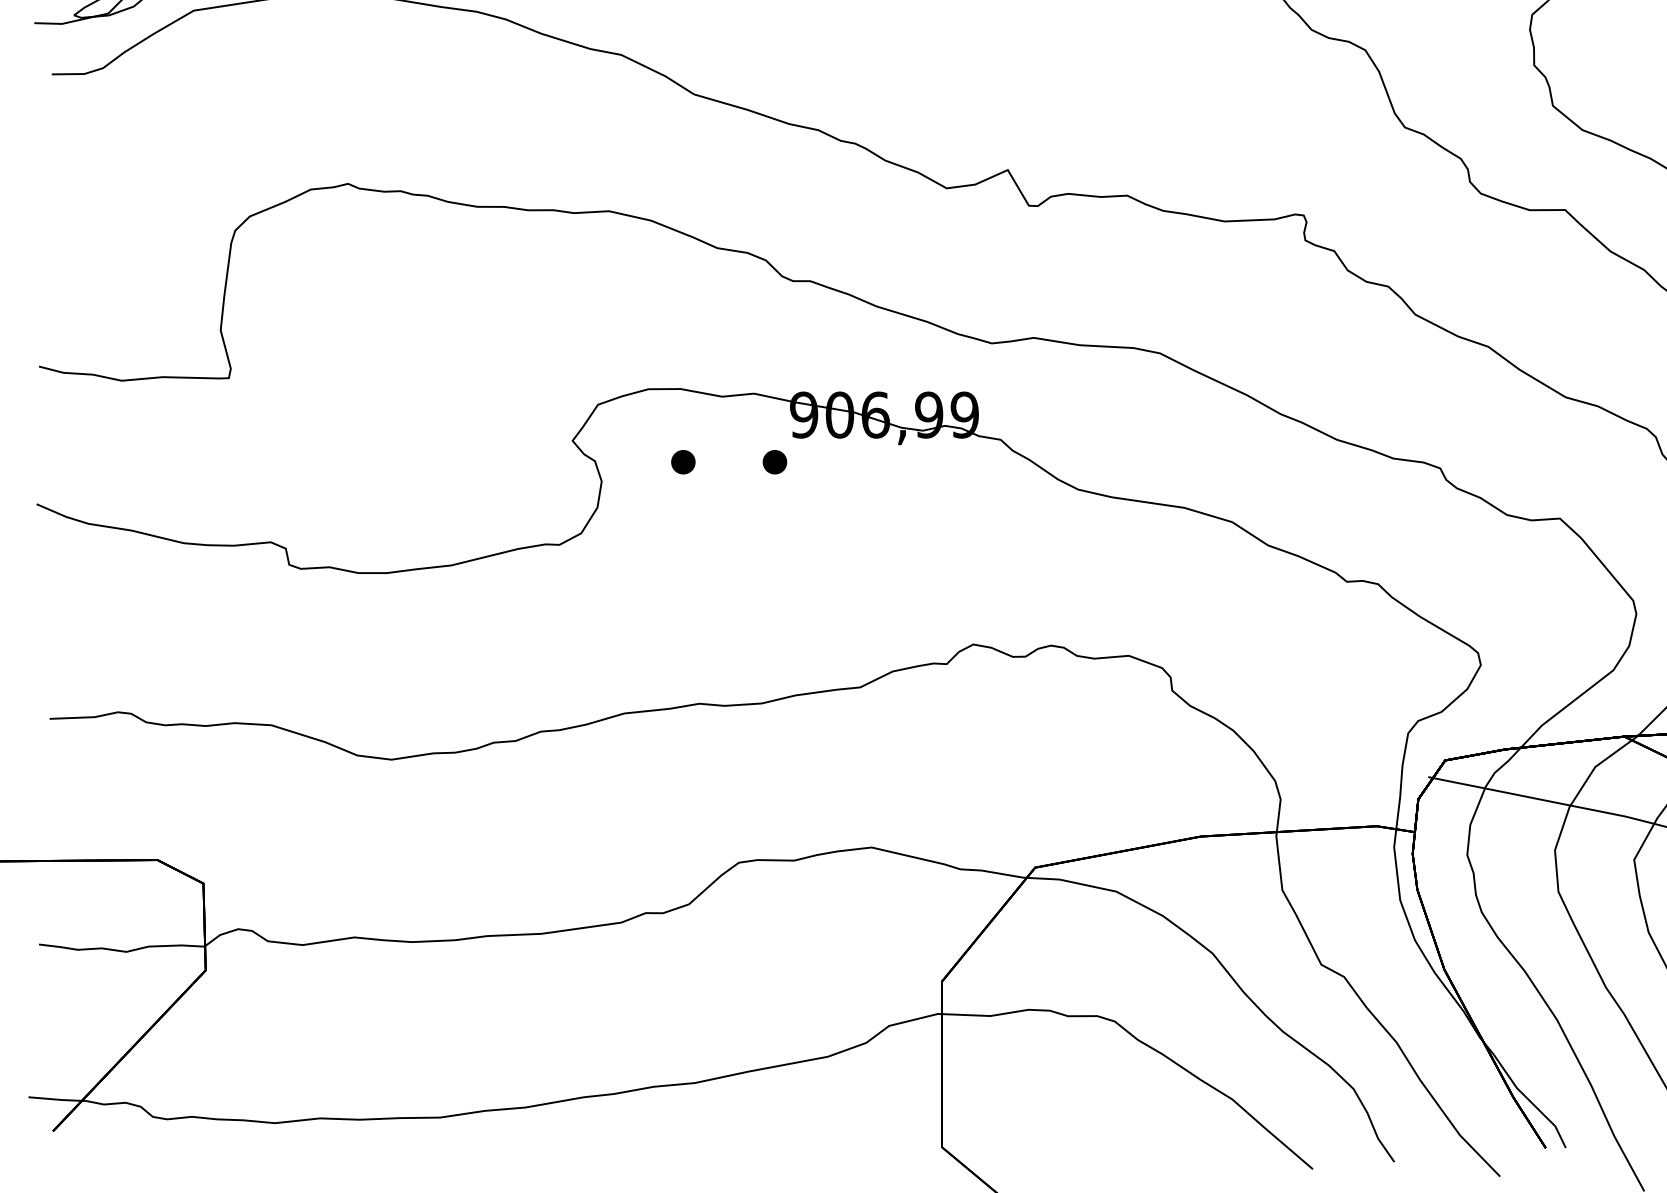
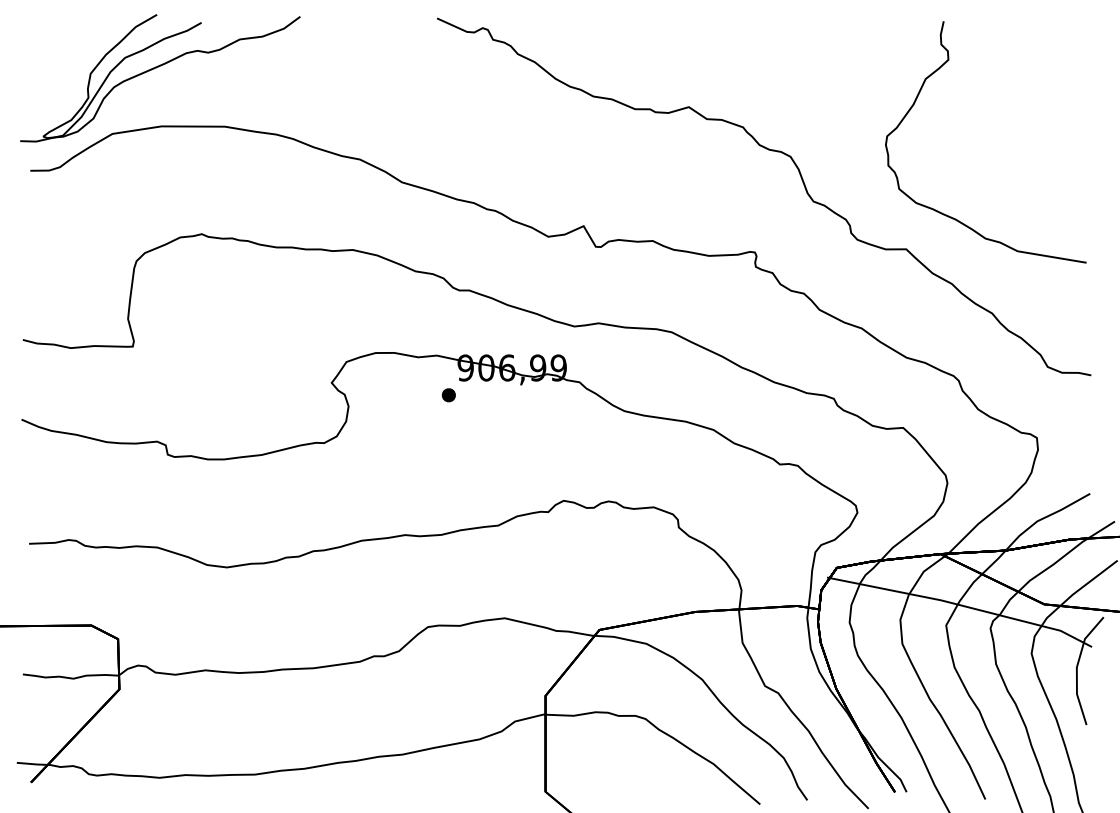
part: (682, 462) -> (395, 395), removed

